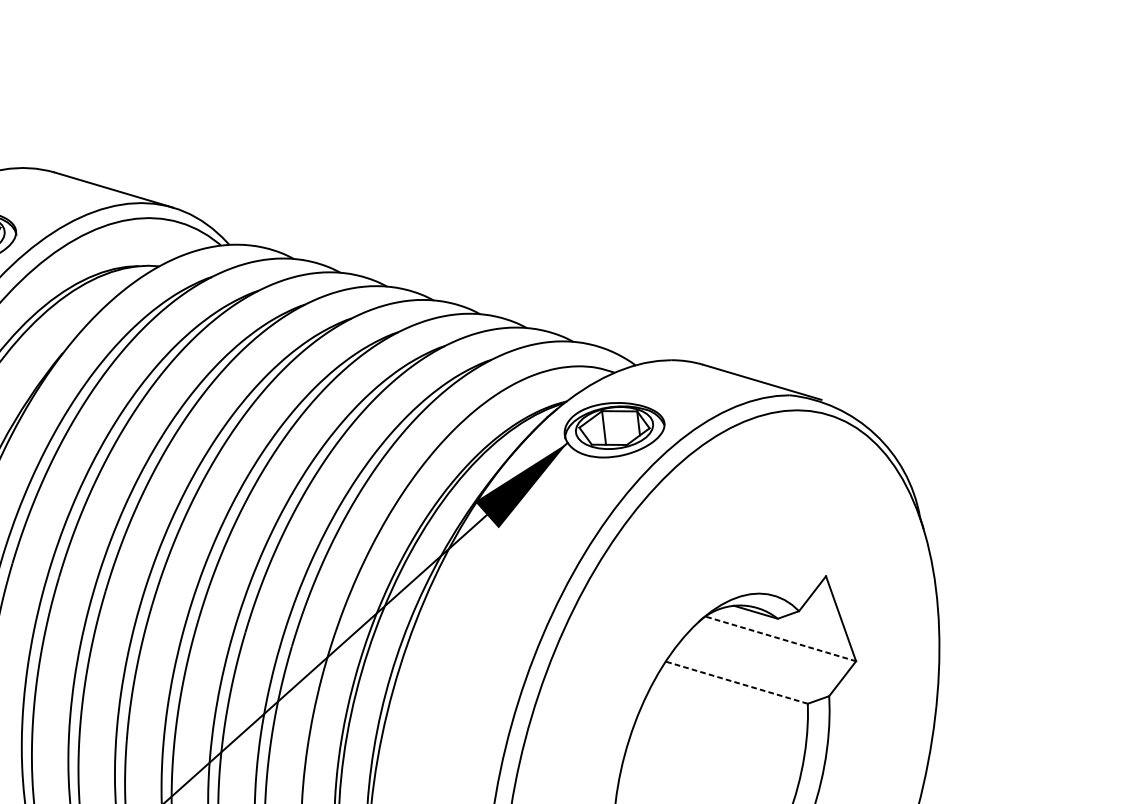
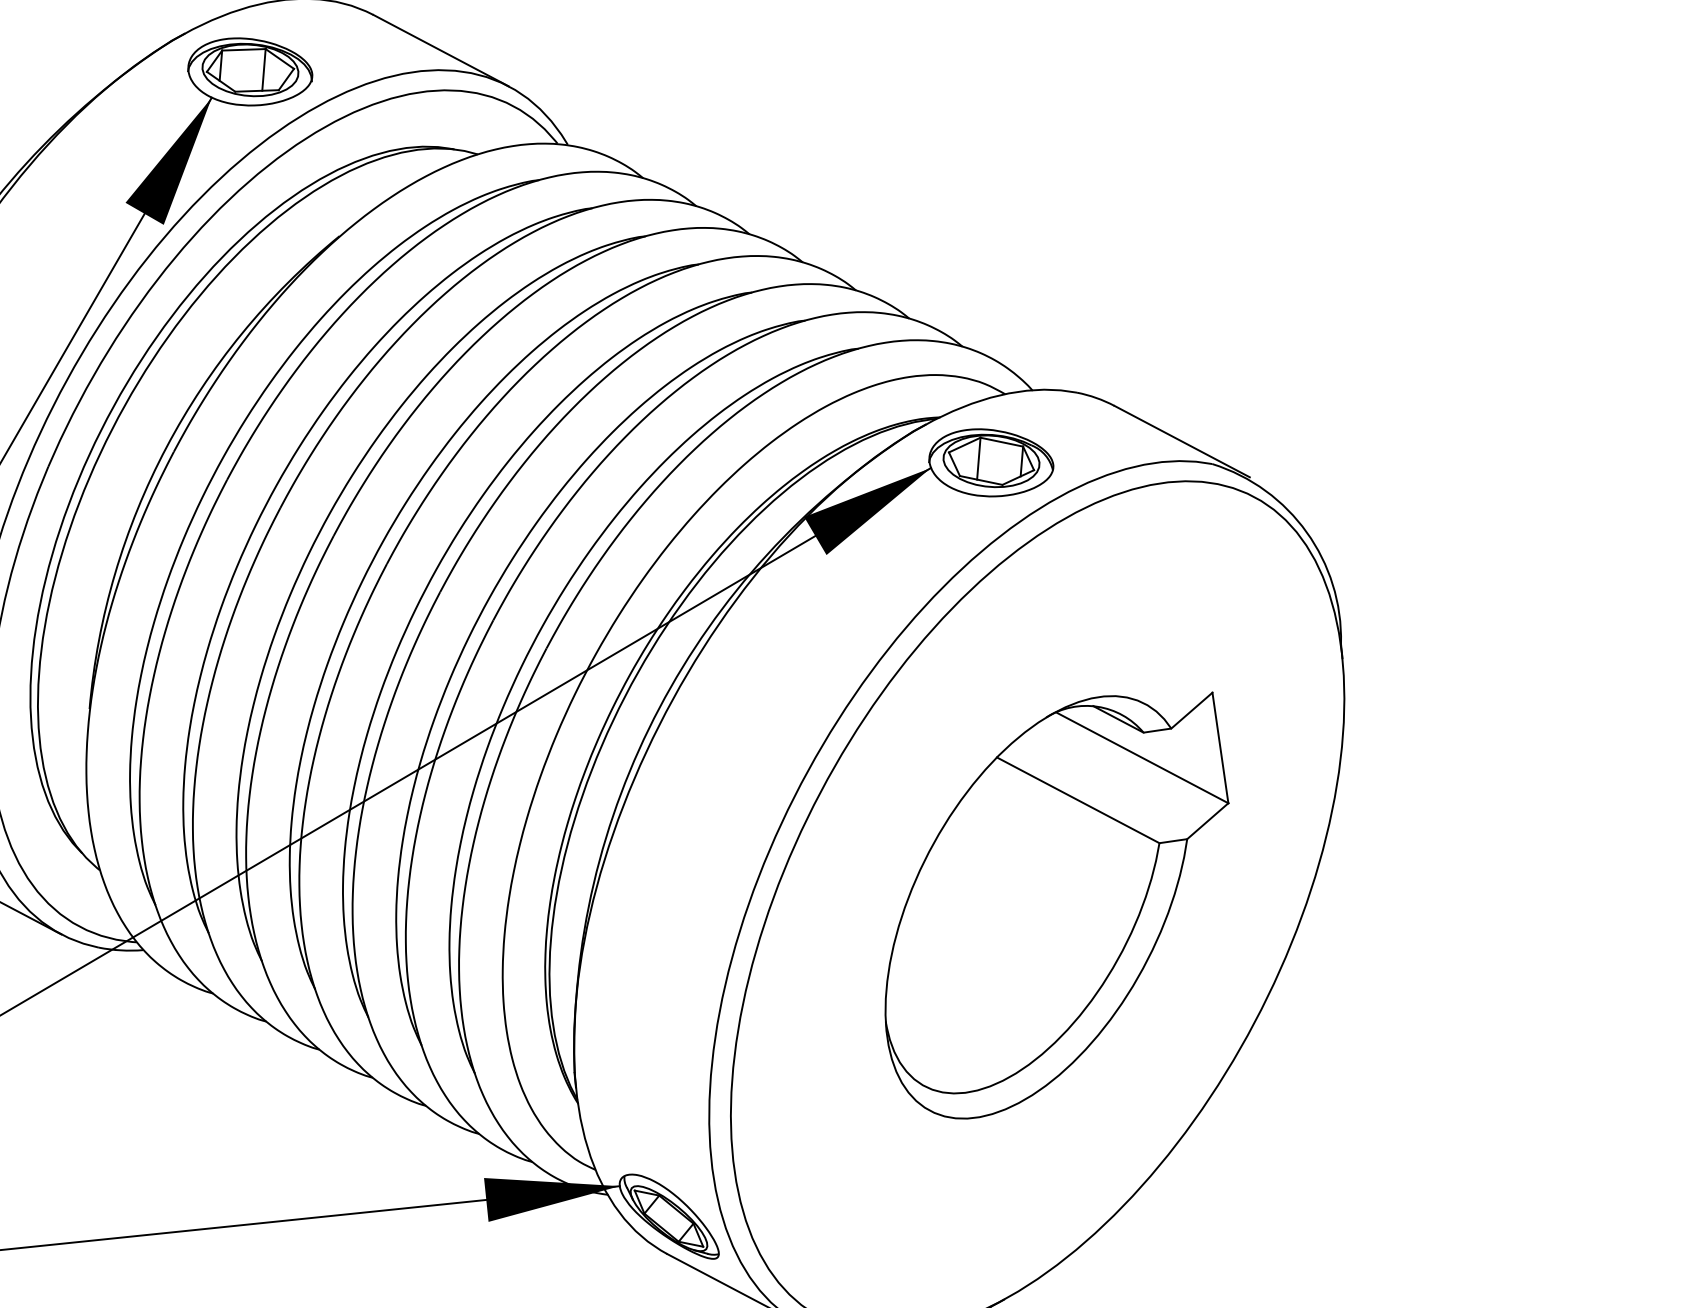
line: (781, 639) -> (1142, 758), dashed -> solid
line: (737, 682) -> (1078, 800), dashed -> solid

